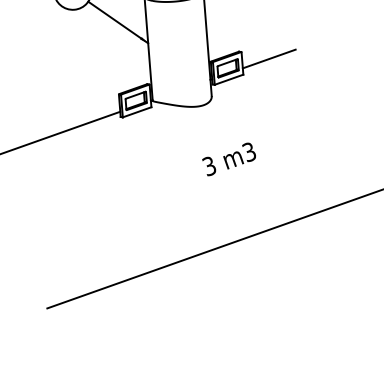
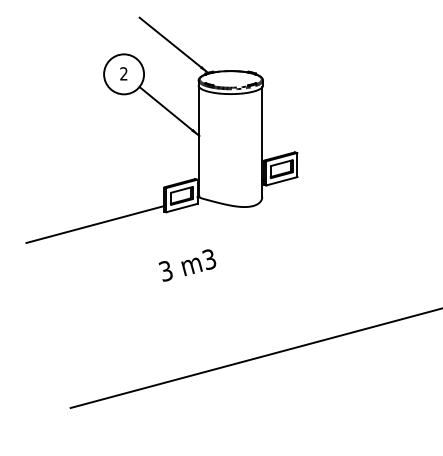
line: (268, 58) -> (325, 162), removed
text: (229, 159) -> (187, 265), moved

